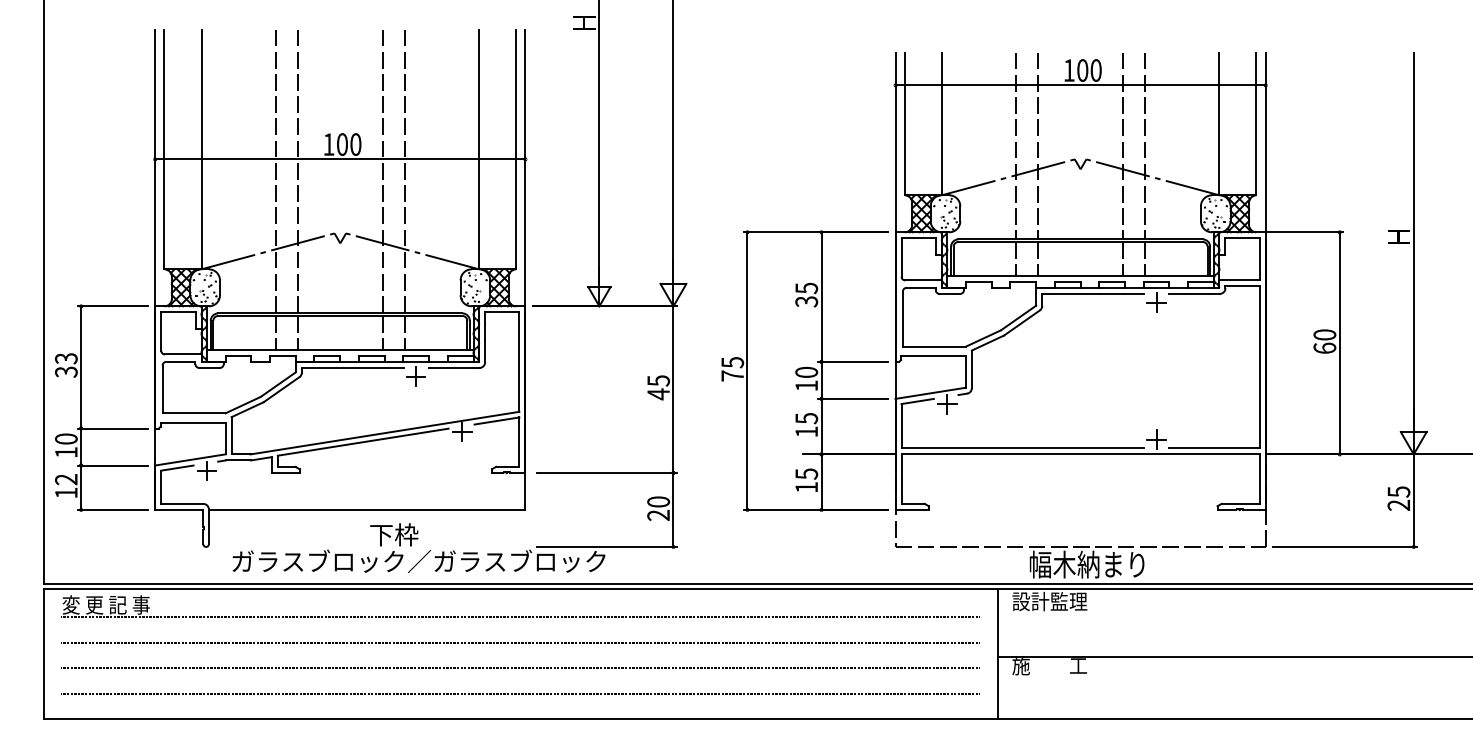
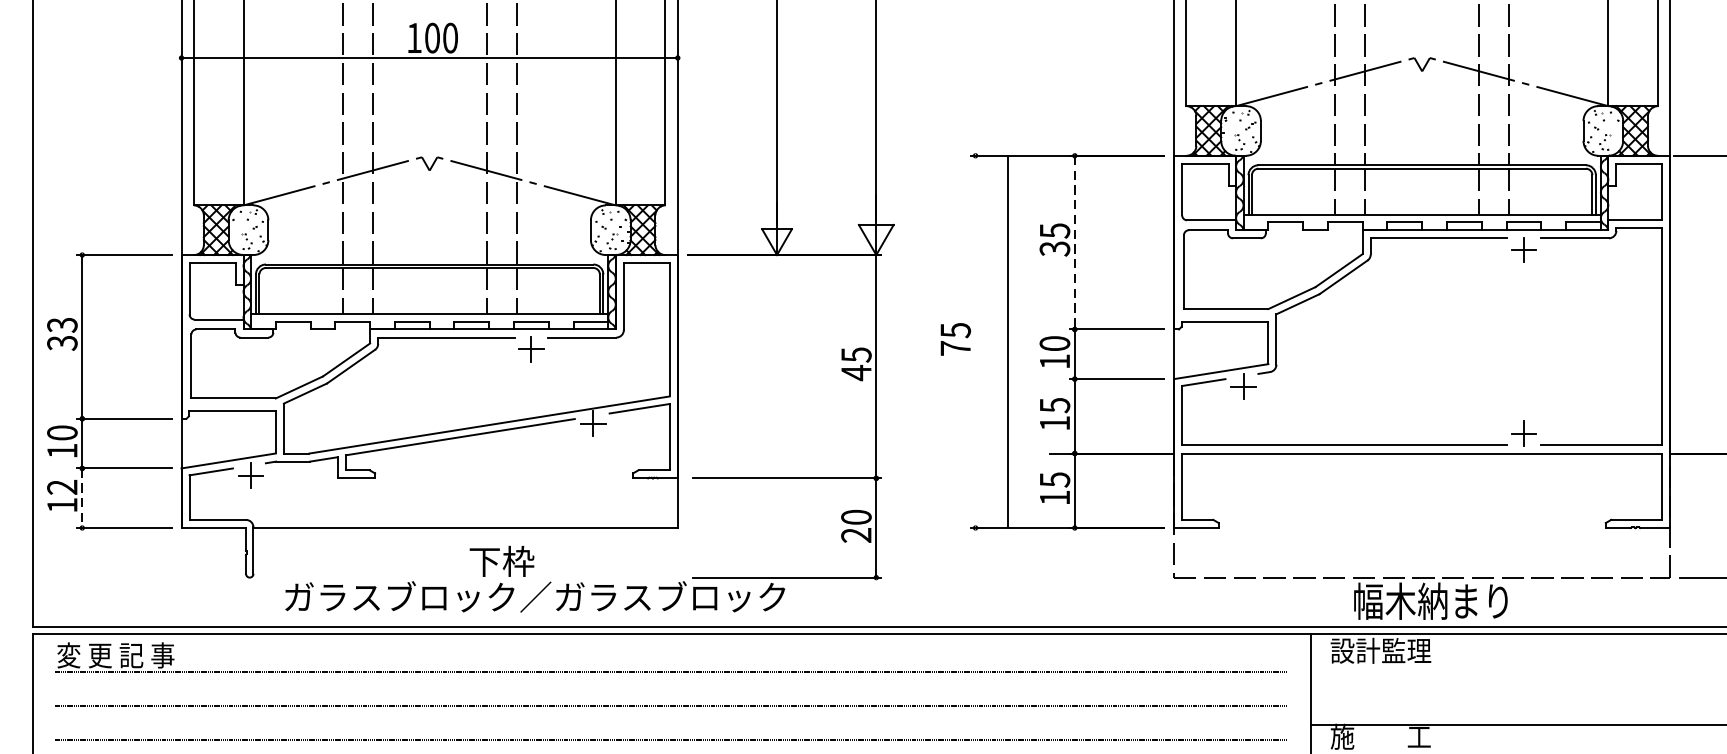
line: (821, 297) -> (1074, 243), solid -> dashed
line: (747, 370) -> (1007, 341), moved
line: (81, 488) -> (82, 499), solid -> dashed

